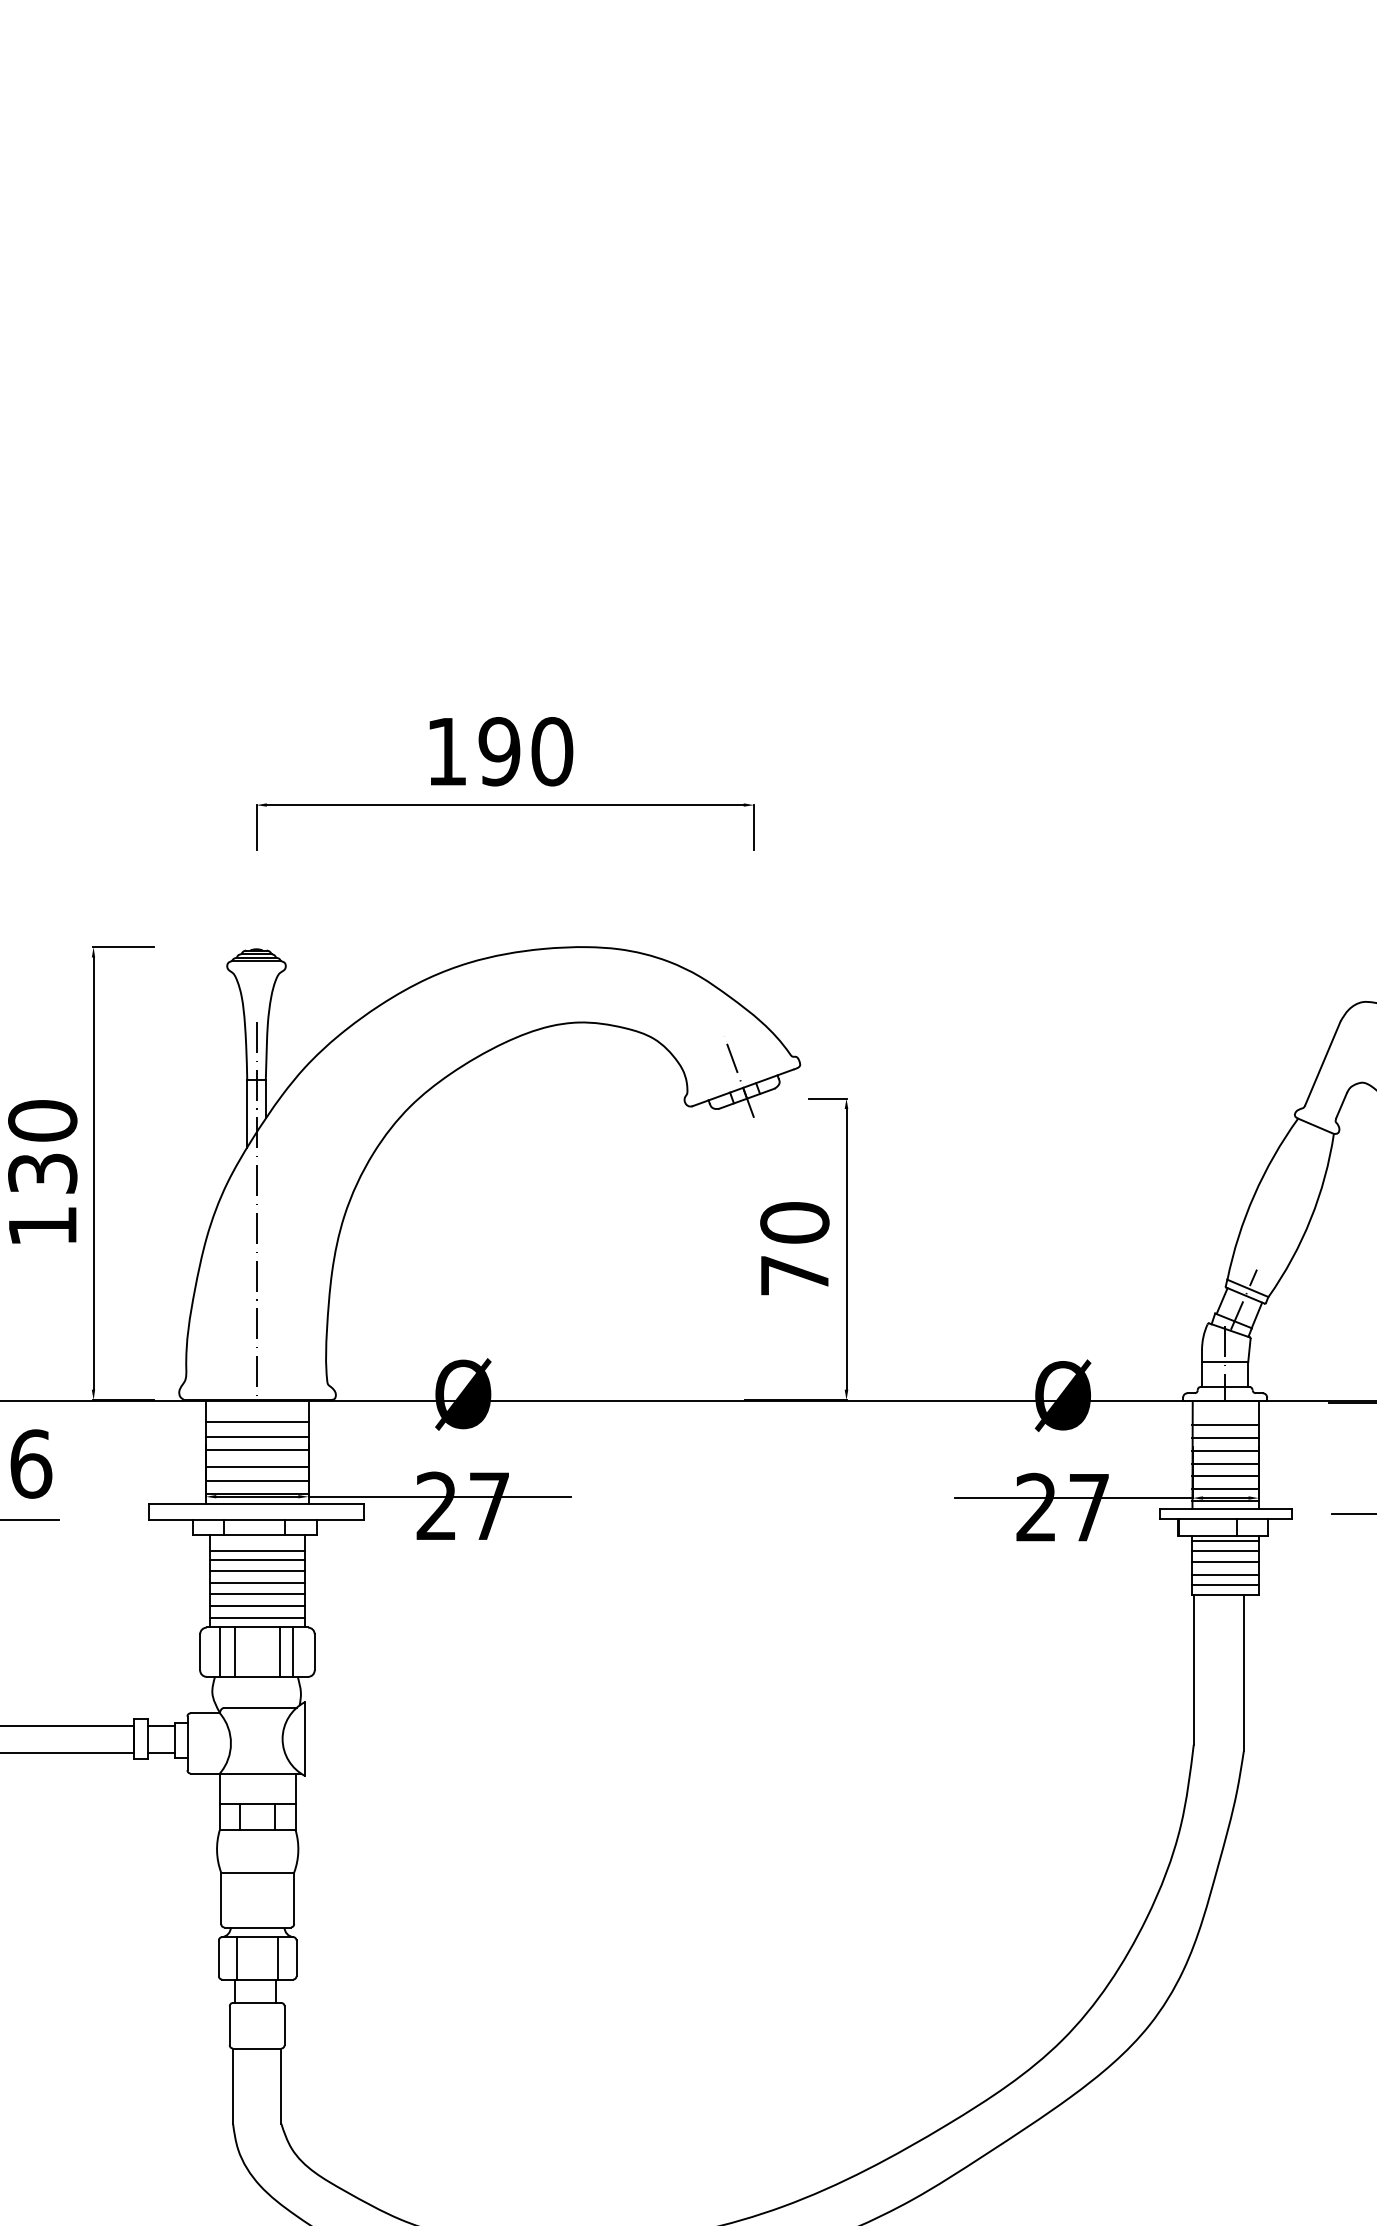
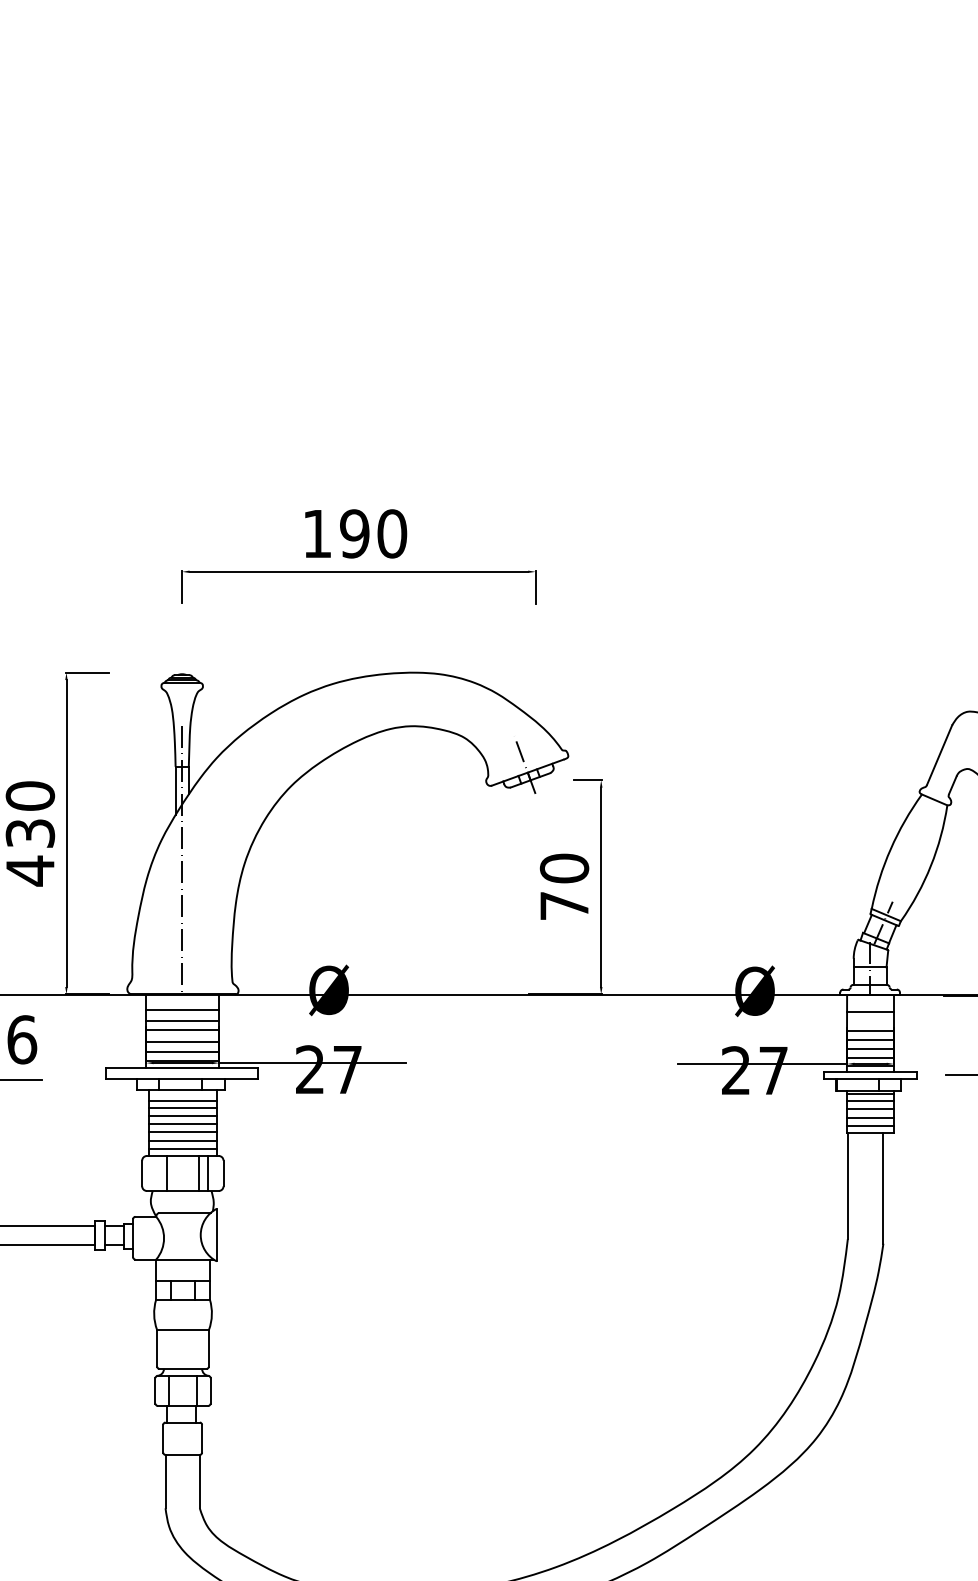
text: (42, 1226) -> (30, 871), 130 -> 430
line: (1225, 1437) -> (870, 1020), removed
line: (220, 1652) -> (156, 1173), removed

